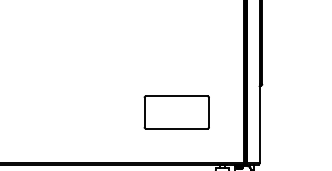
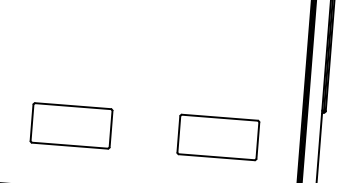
part: (56, 112) -> (71, 125), added

